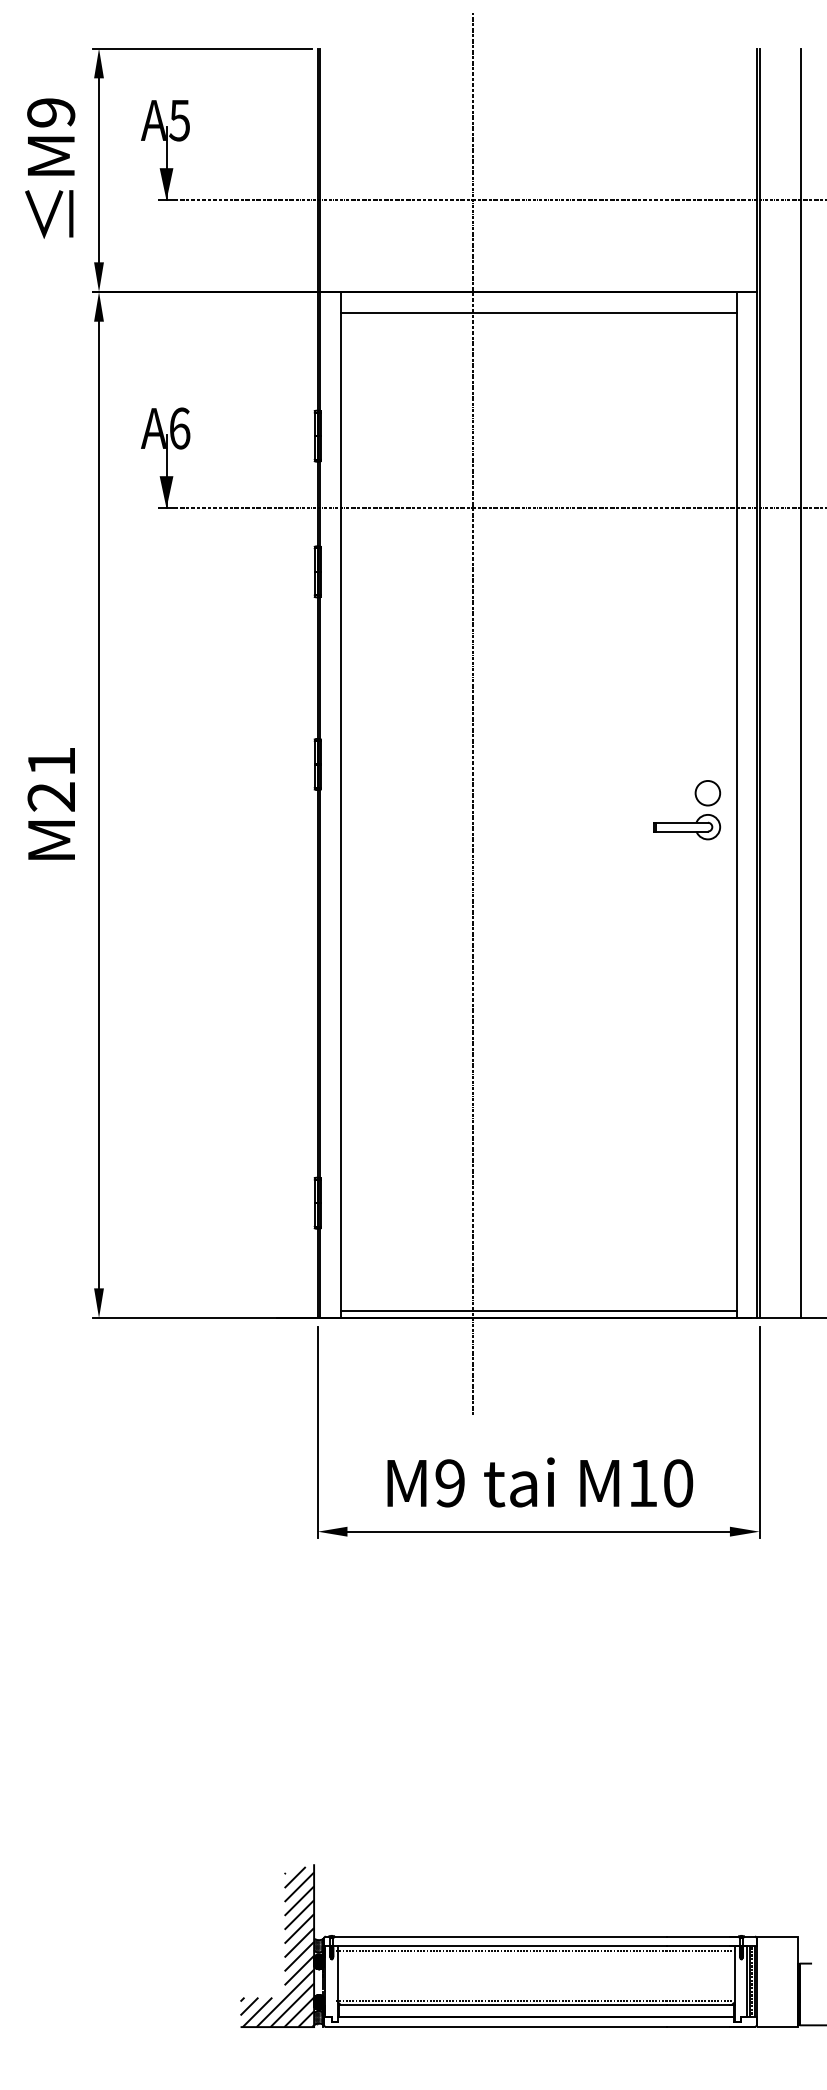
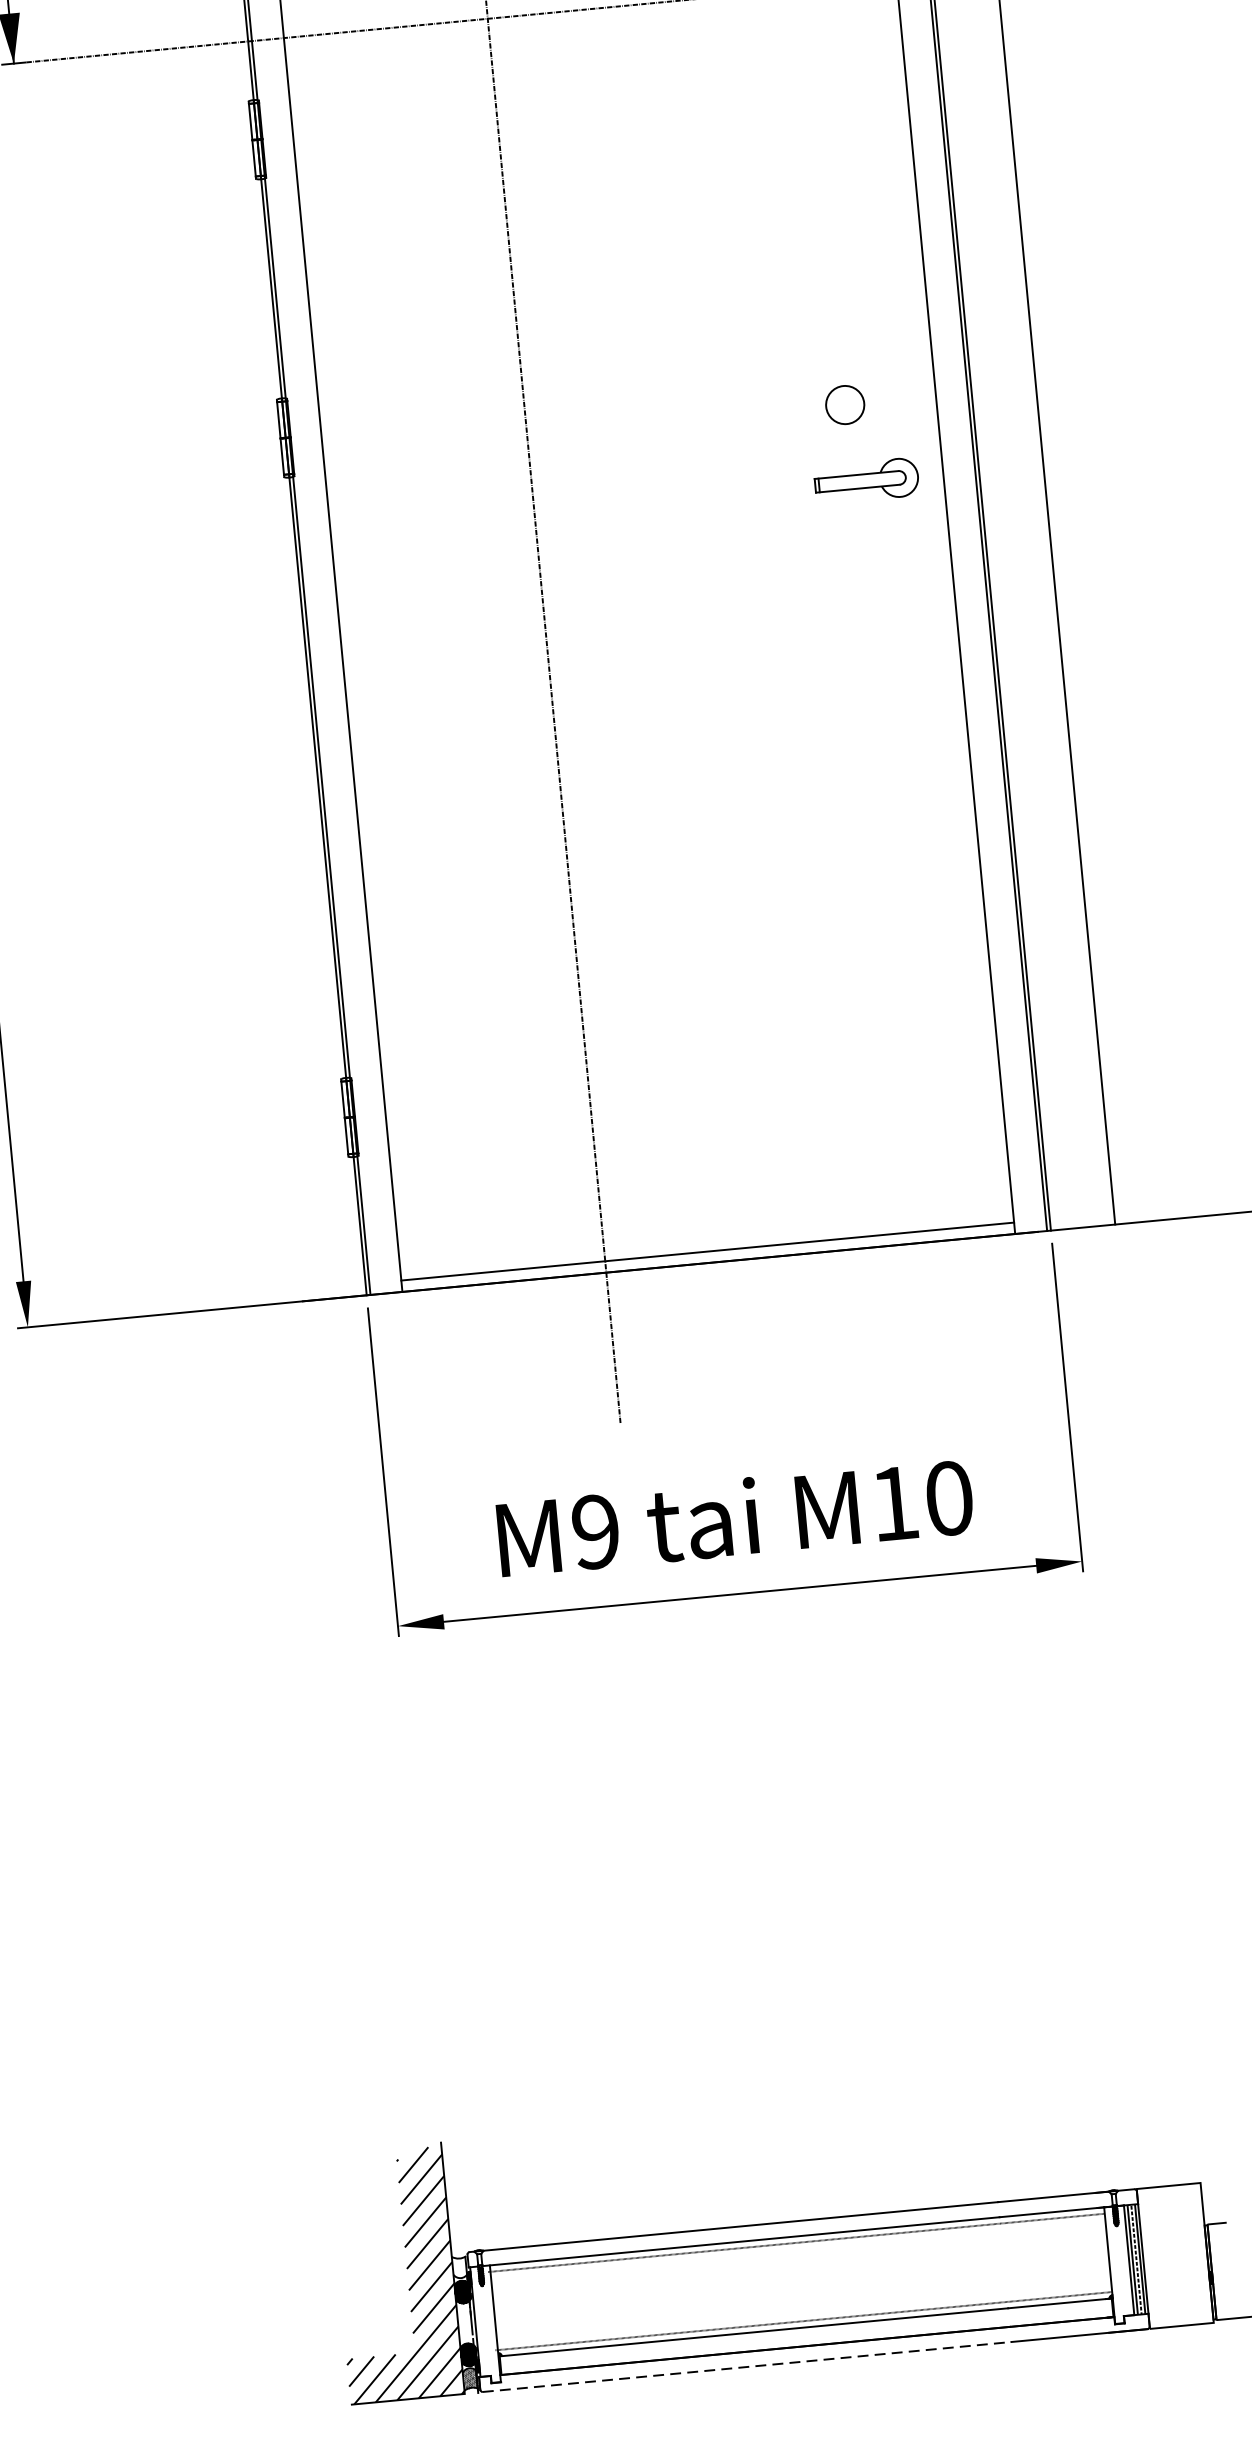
circle: (707, 793) -> (844, 405), moved
hatch: (318, 1945) -> (459, 2266), removed
line: (496, 2026) -> (747, 2366), solid -> dashed

